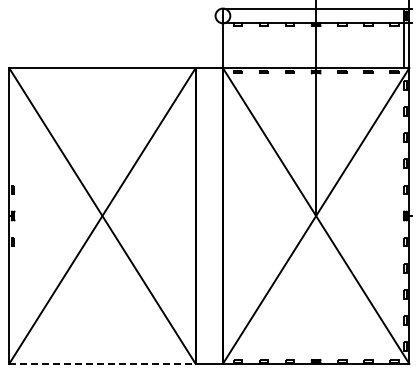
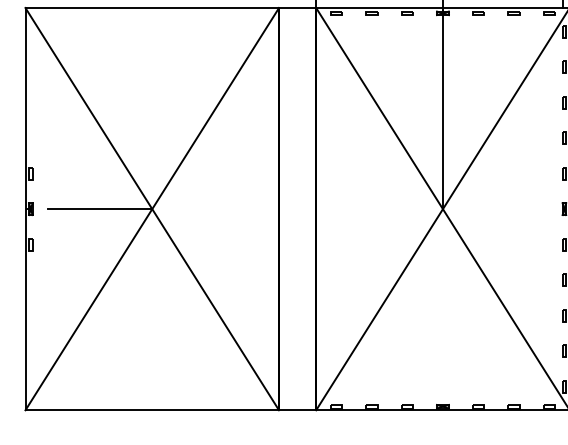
line: (63, 216) -> (99, 209), added
line: (102, 363) -> (152, 409), dashed -> solid

